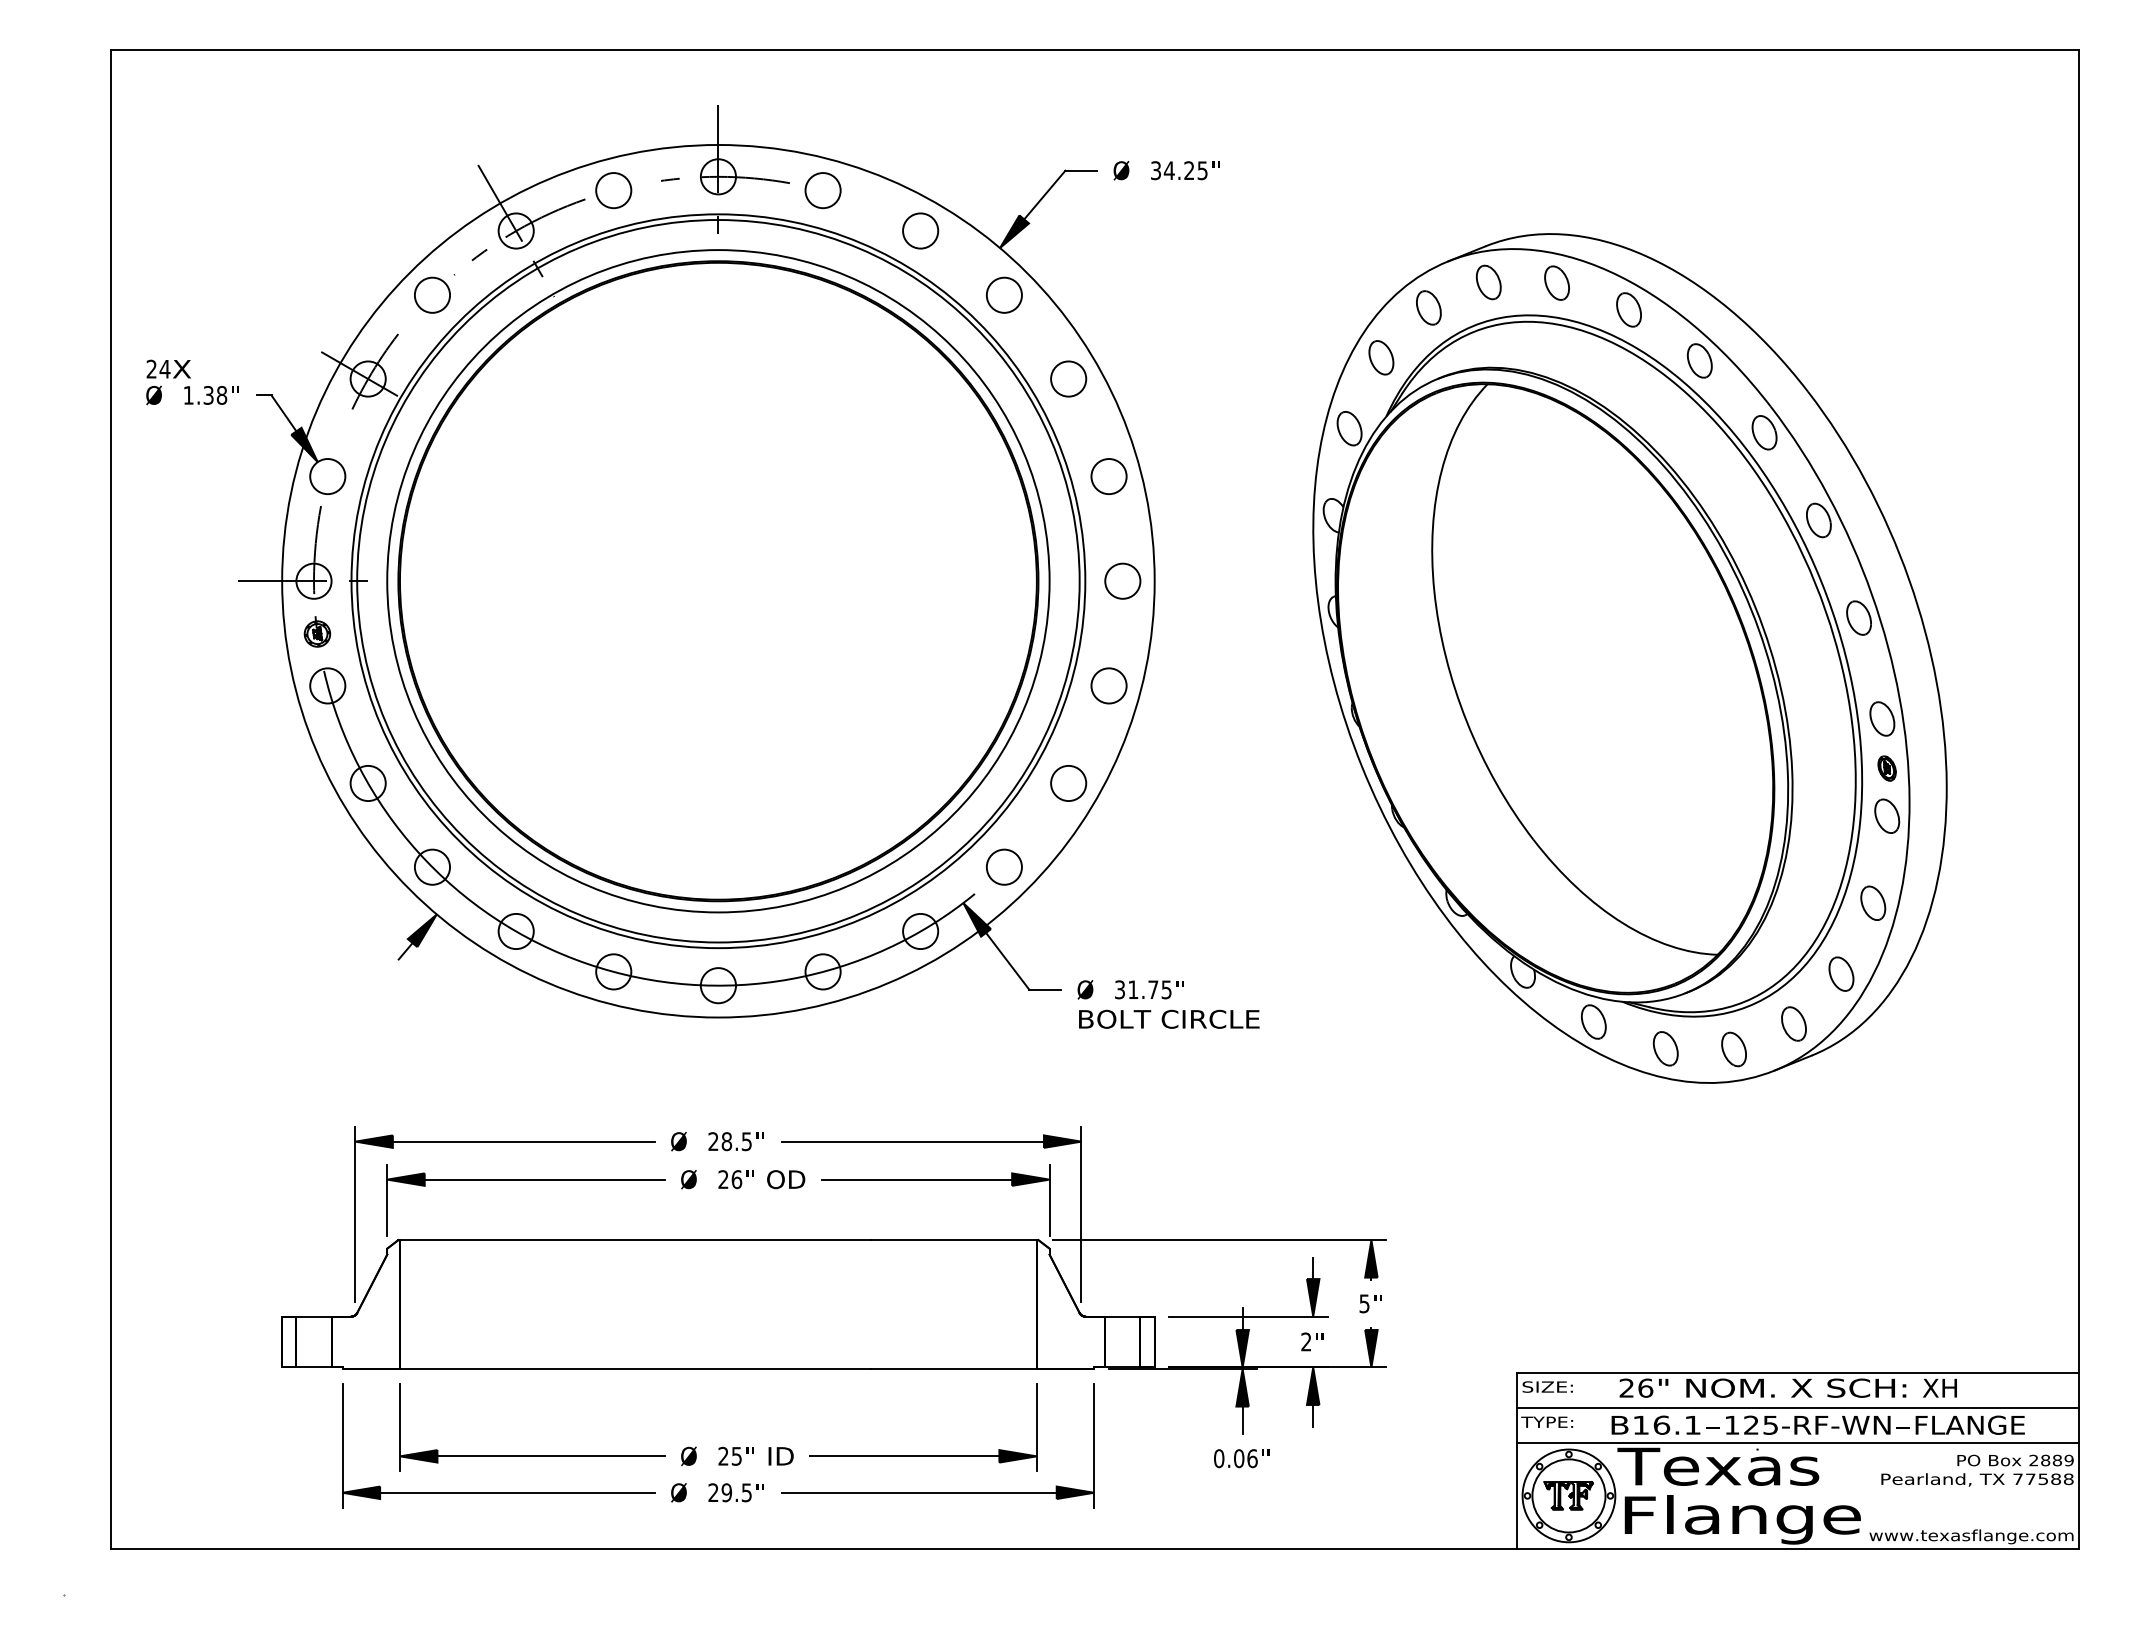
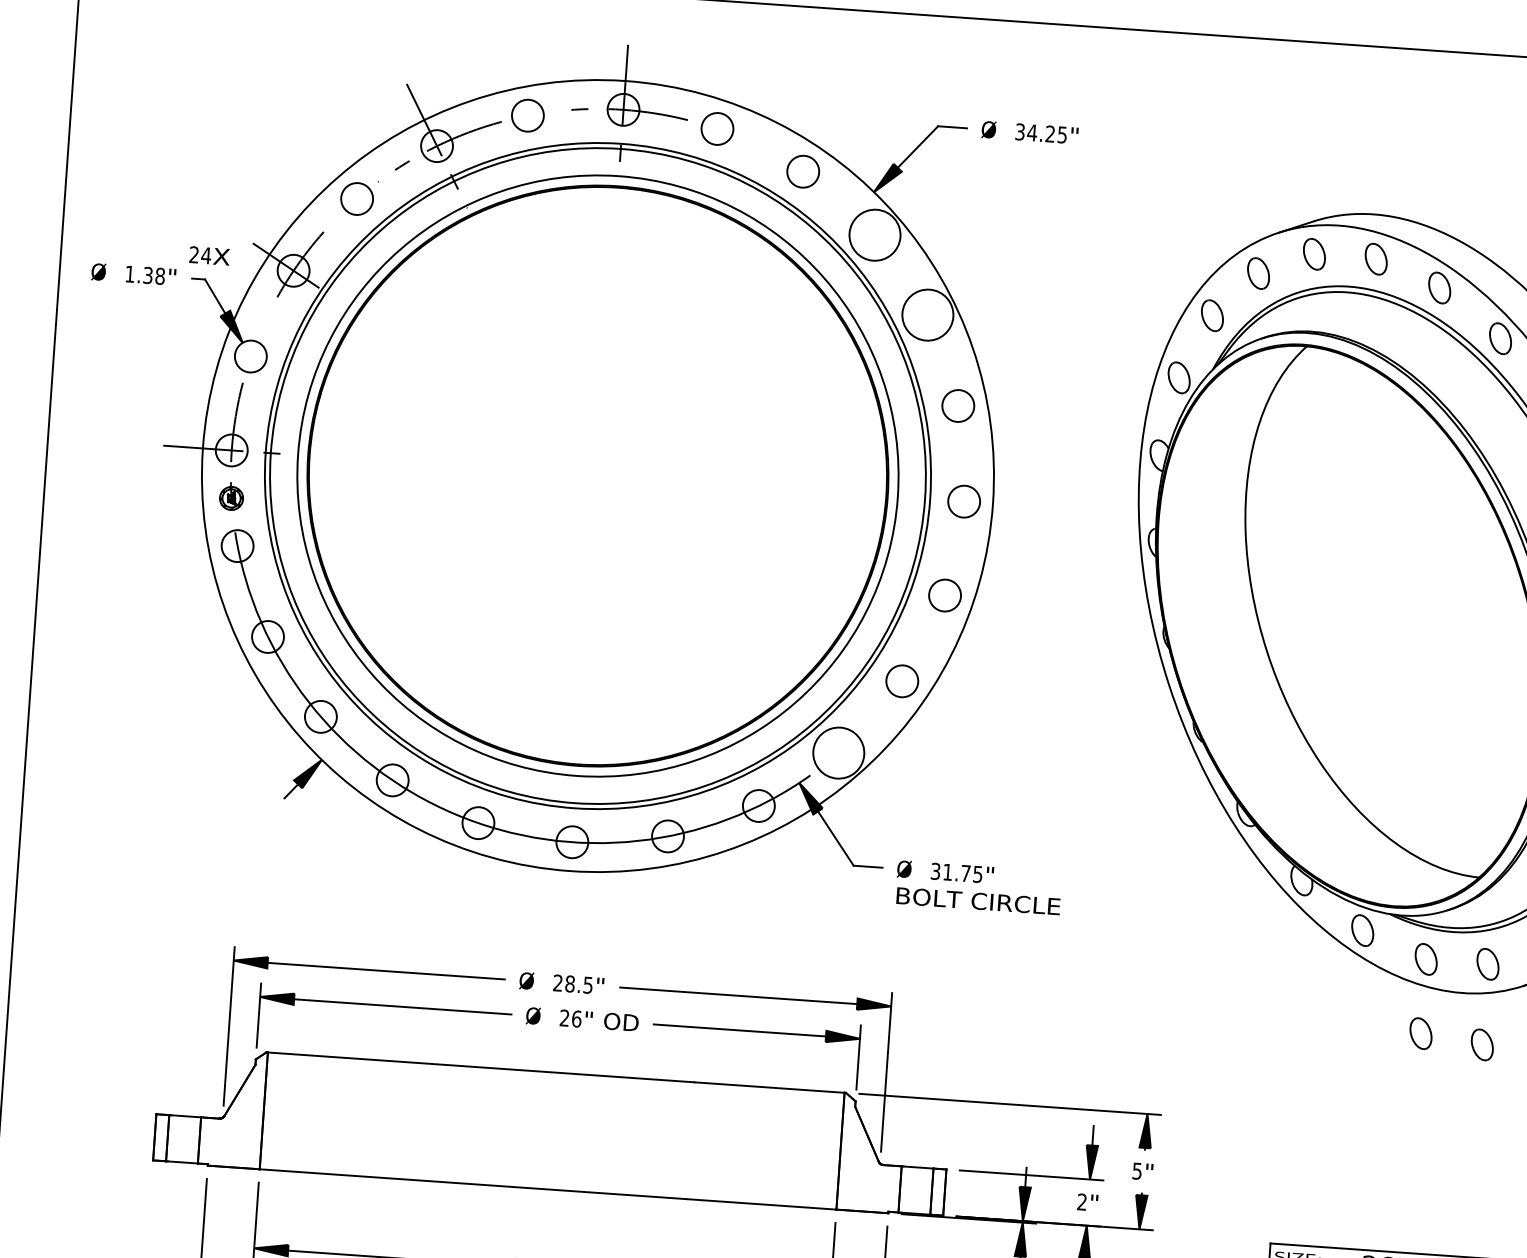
circle: (1003, 294) -> (874, 234), size x1.6
text: (168, 368) -> (209, 255), moved
circle: (1068, 378) -> (927, 314), size x1.6
circle: (1003, 866) -> (838, 752), size x1.6
part: (1665, 1130) -> (1420, 1033), added
part: (1733, 1138) -> (1481, 1044), added

